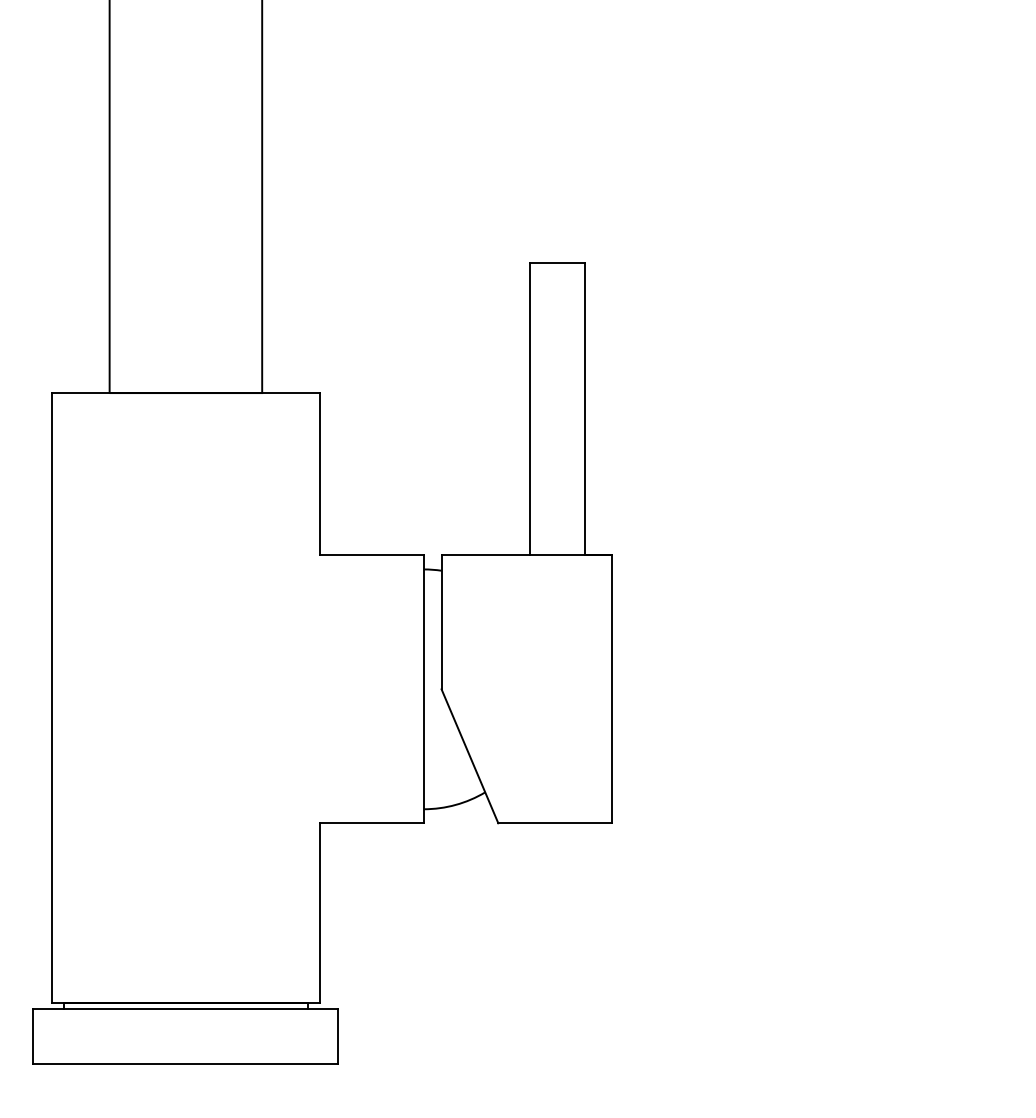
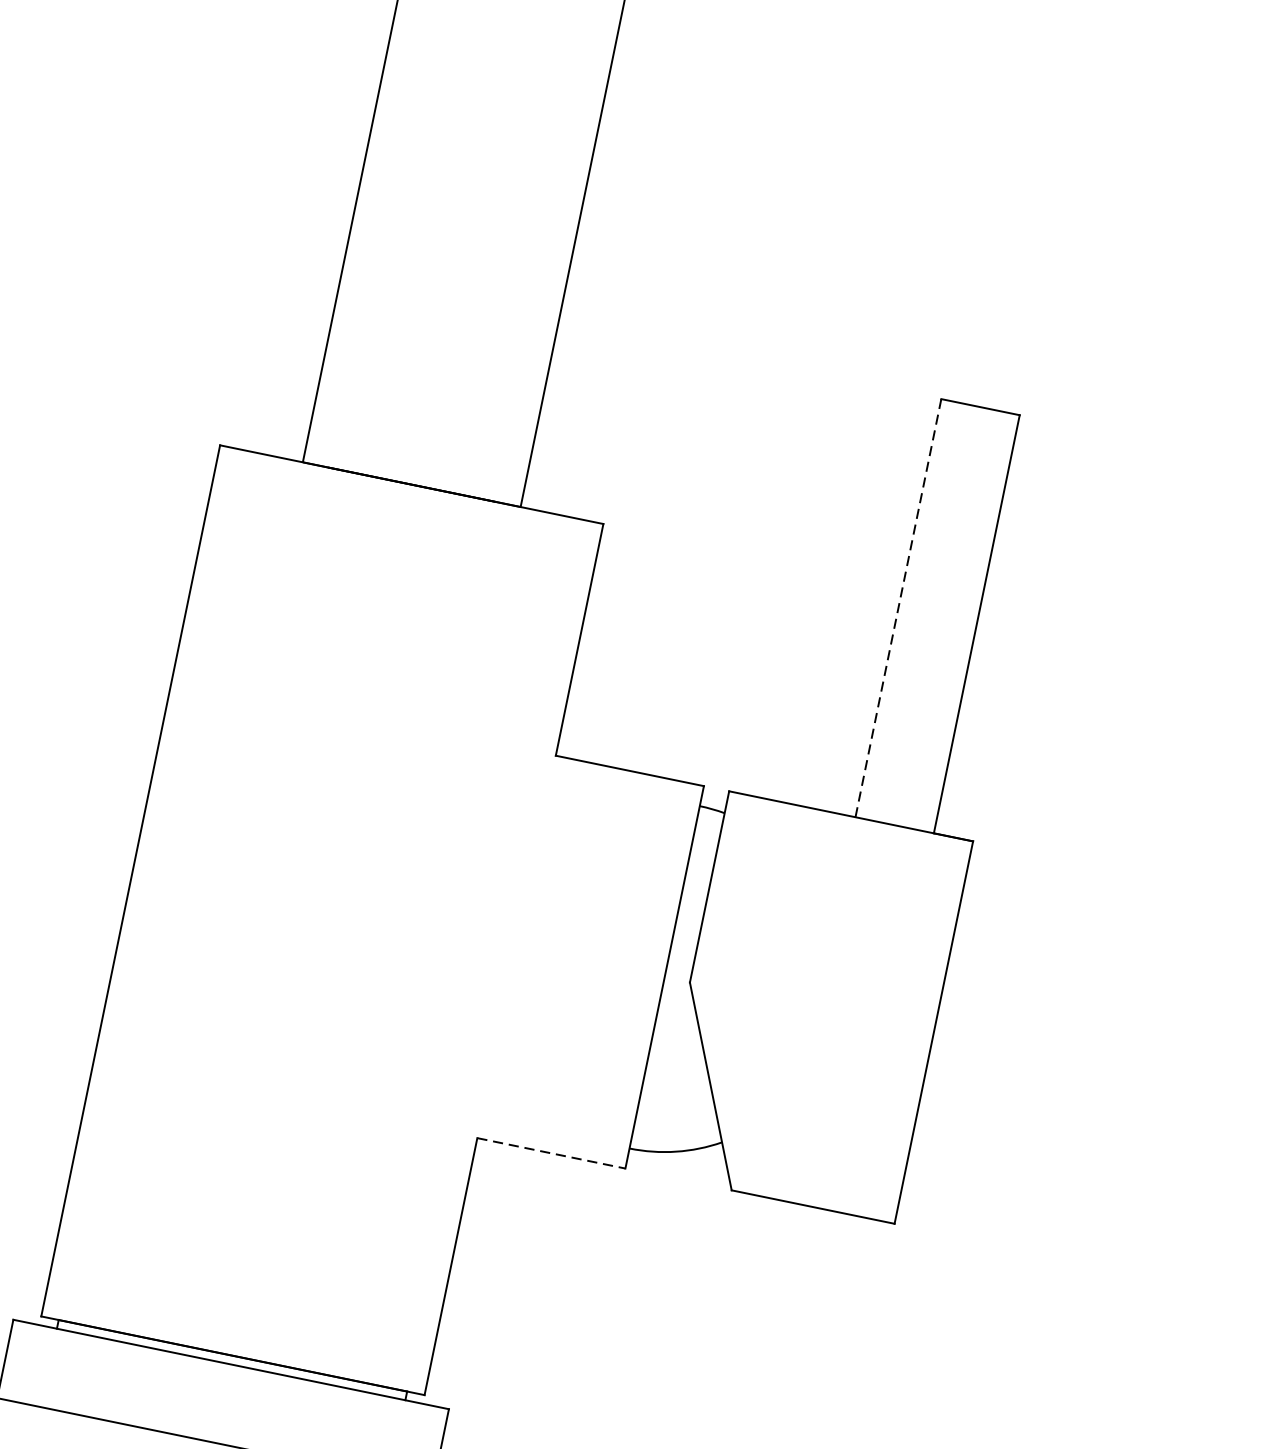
line: (530, 408) -> (899, 607), solid -> dashed
line: (372, 823) -> (552, 1153), solid -> dashed

